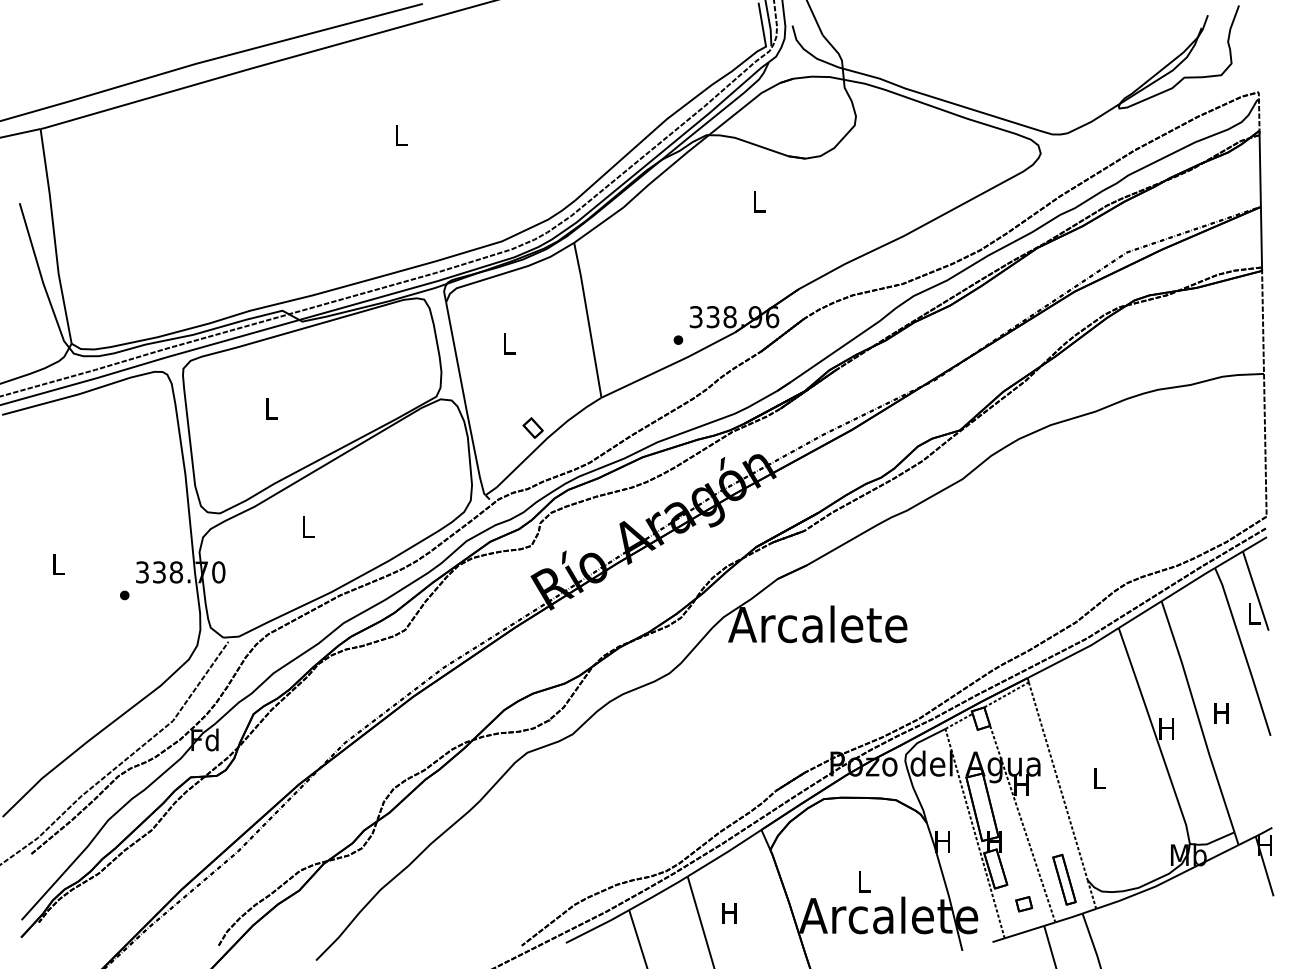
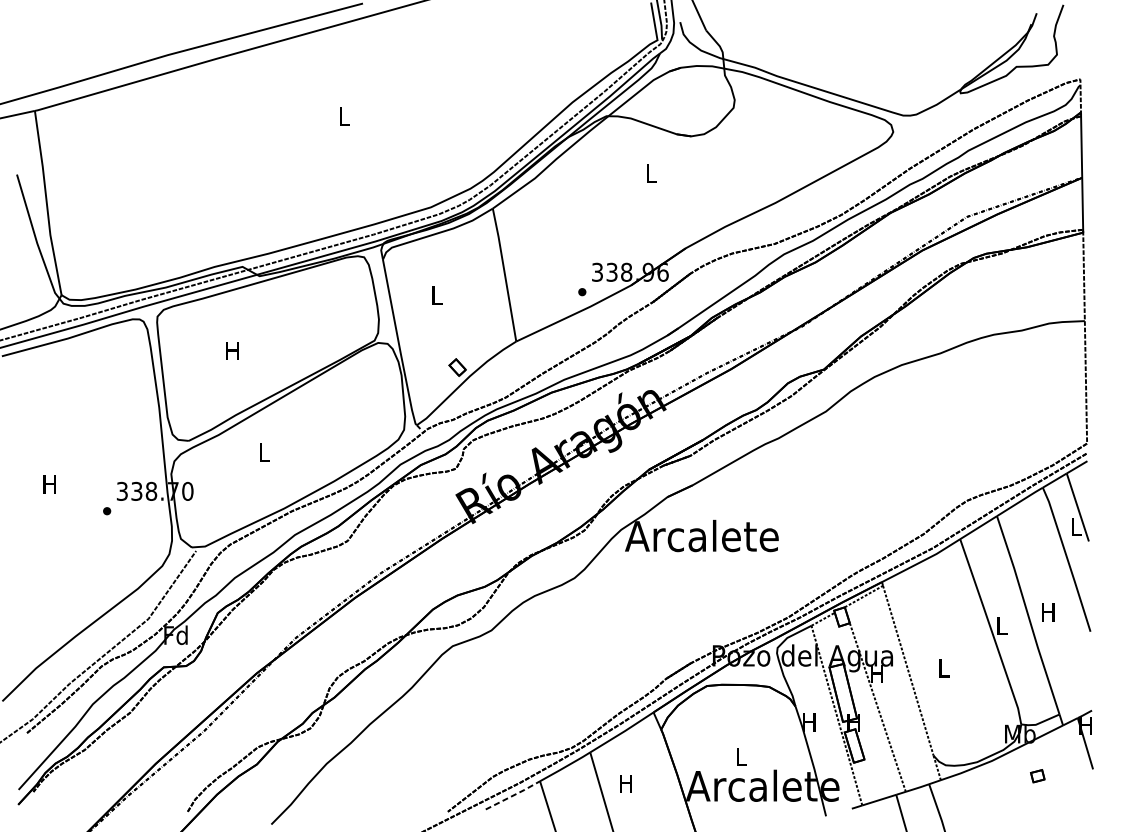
text: (270, 408) -> (232, 350), L -> H
text: (57, 564) -> (49, 484), L -> H
text: (1166, 728) -> (1001, 625), H -> L
part: (1064, 879) -> (913, 754), removed
part: (1024, 904) -> (1038, 776), moved
line: (598, 926) -> (513, 795), solid -> dashed

